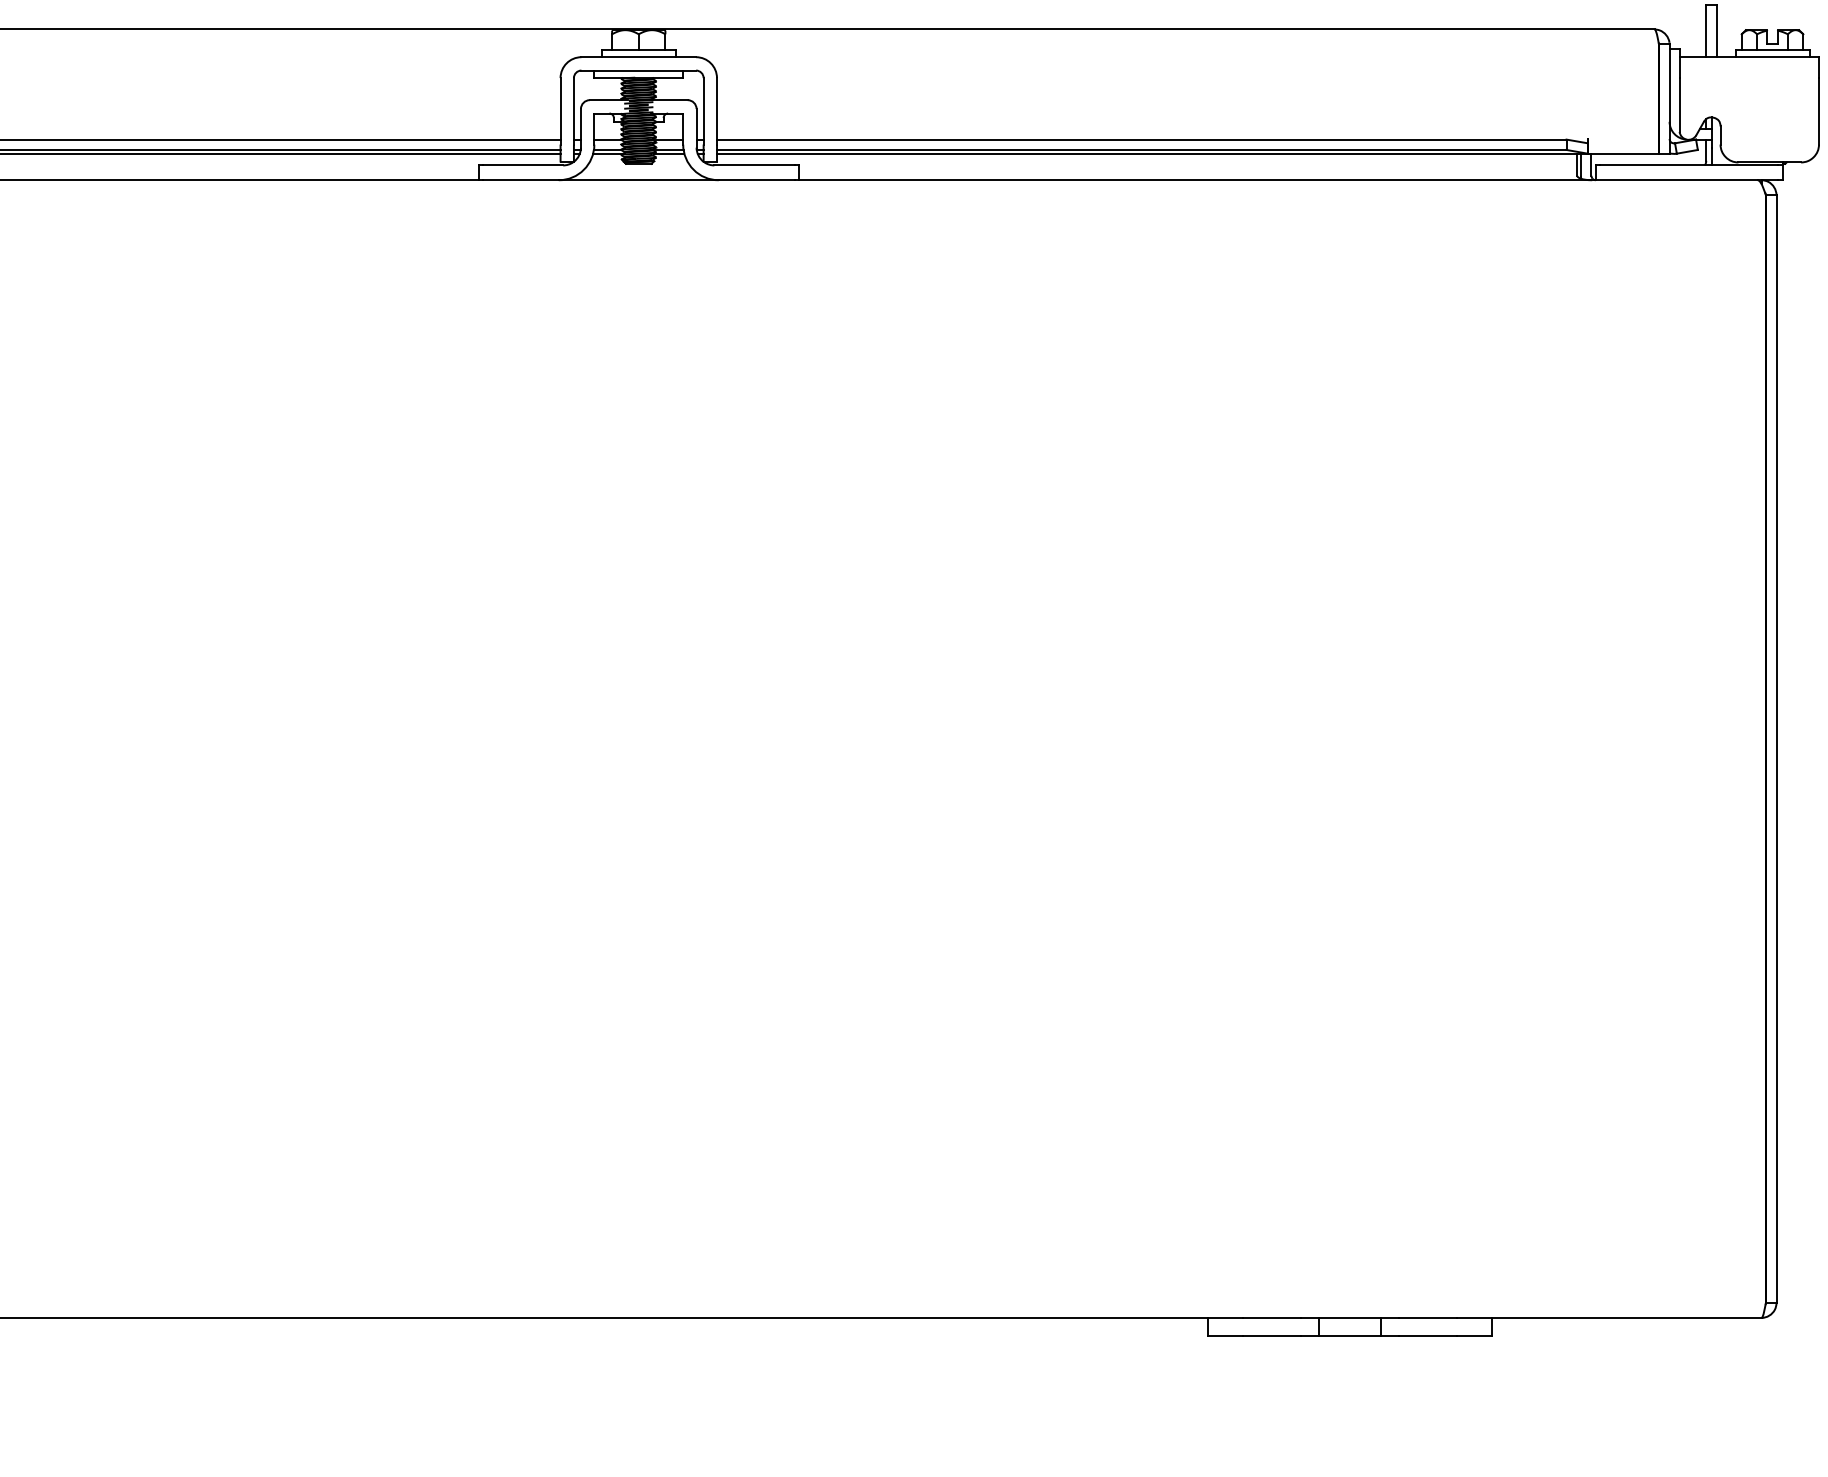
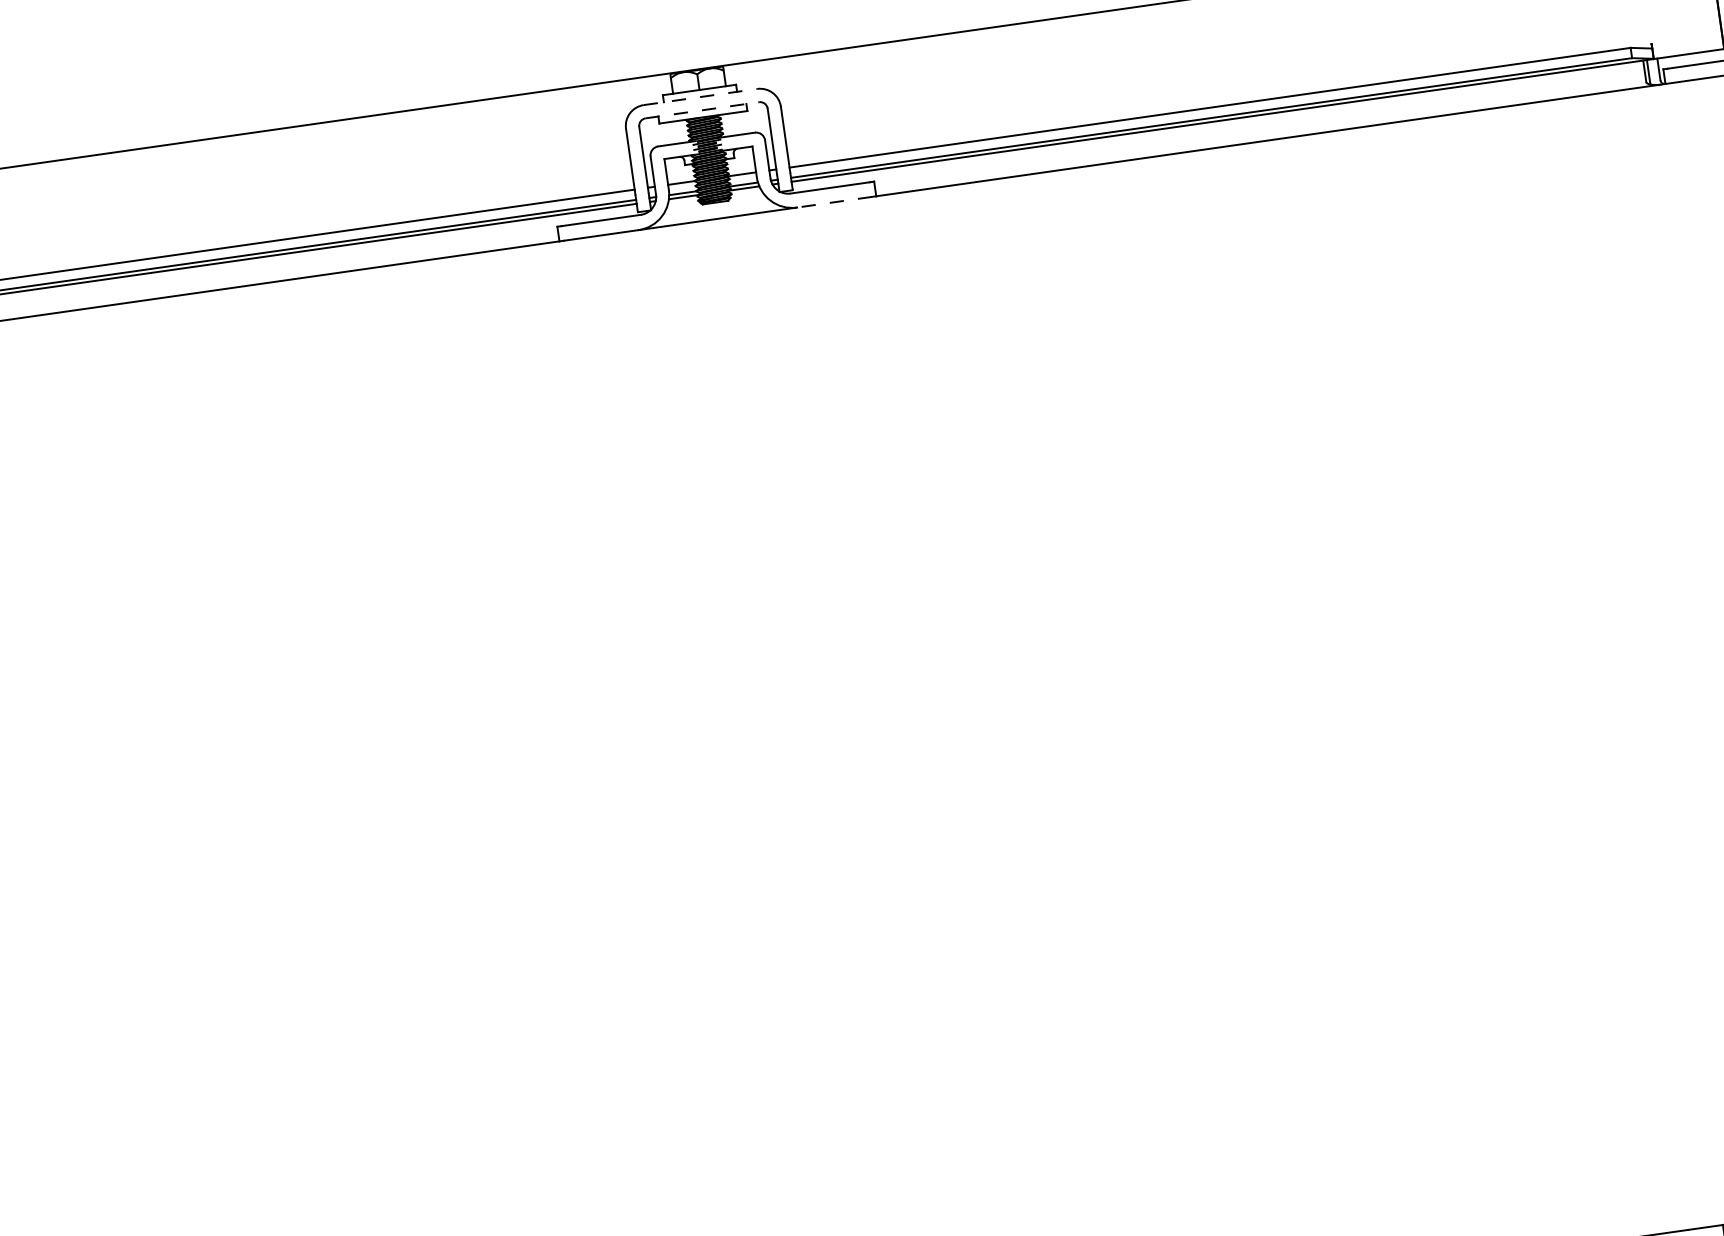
line: (639, 57) -> (701, 97), solid -> dashed
line: (639, 70) -> (703, 110), solid -> dashed
line: (756, 180) -> (834, 202), solid -> dashed

